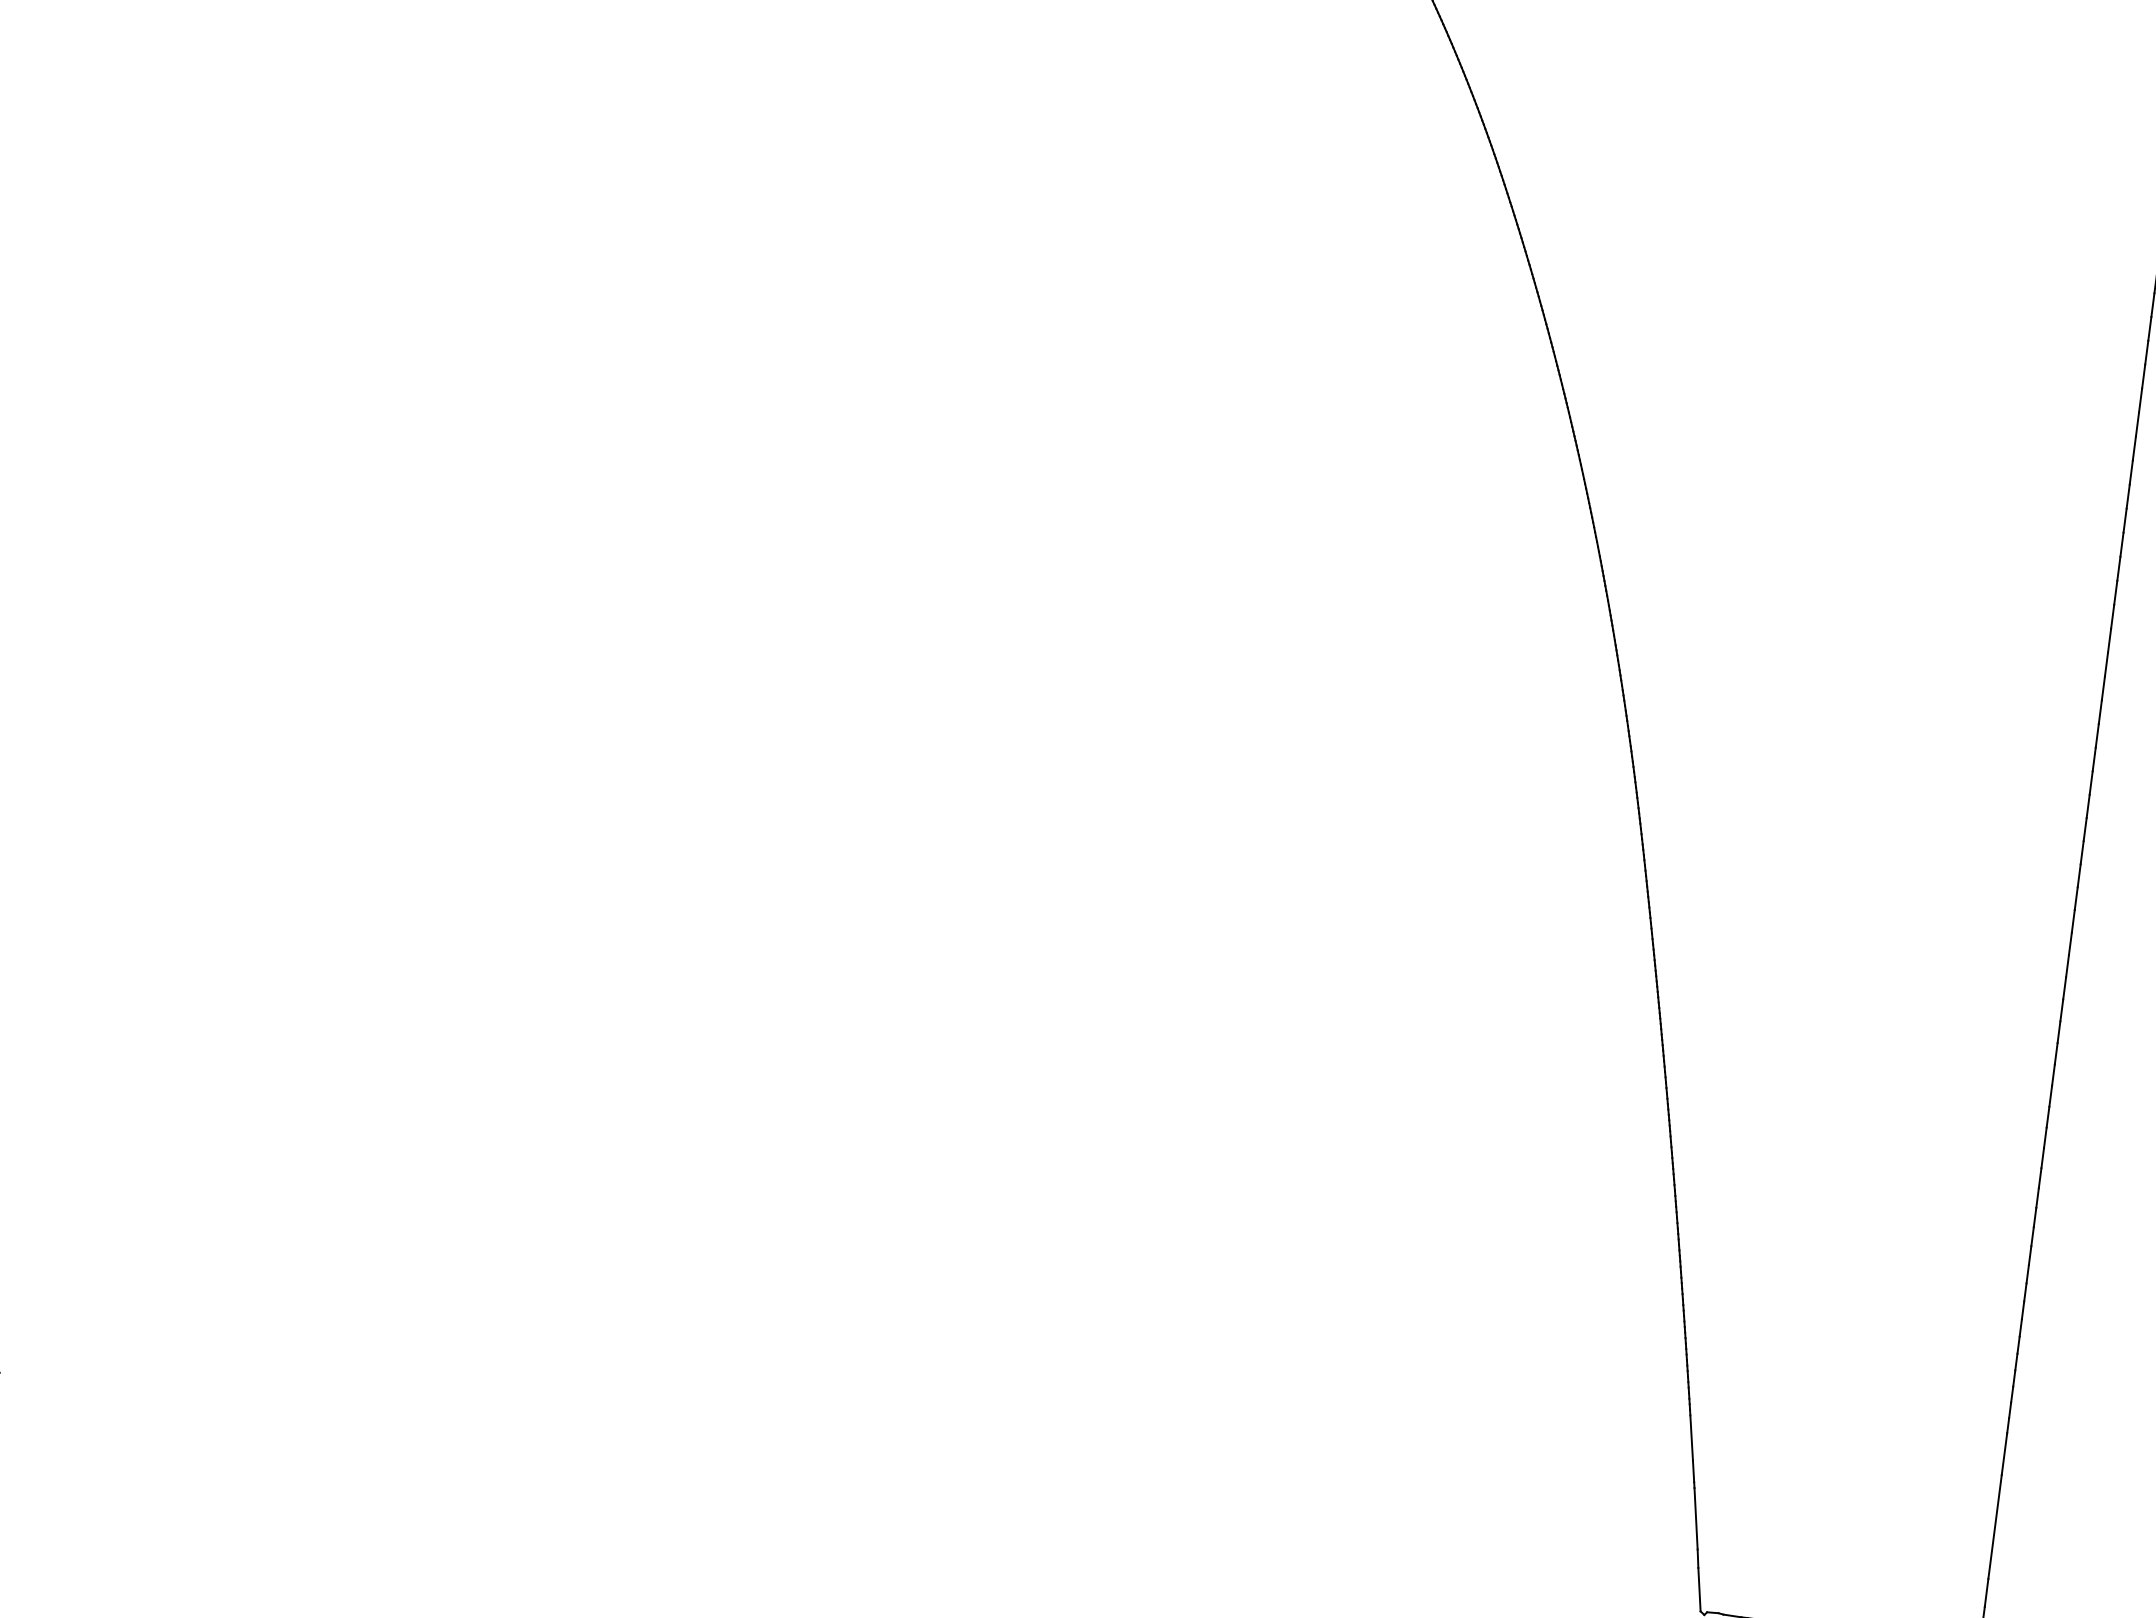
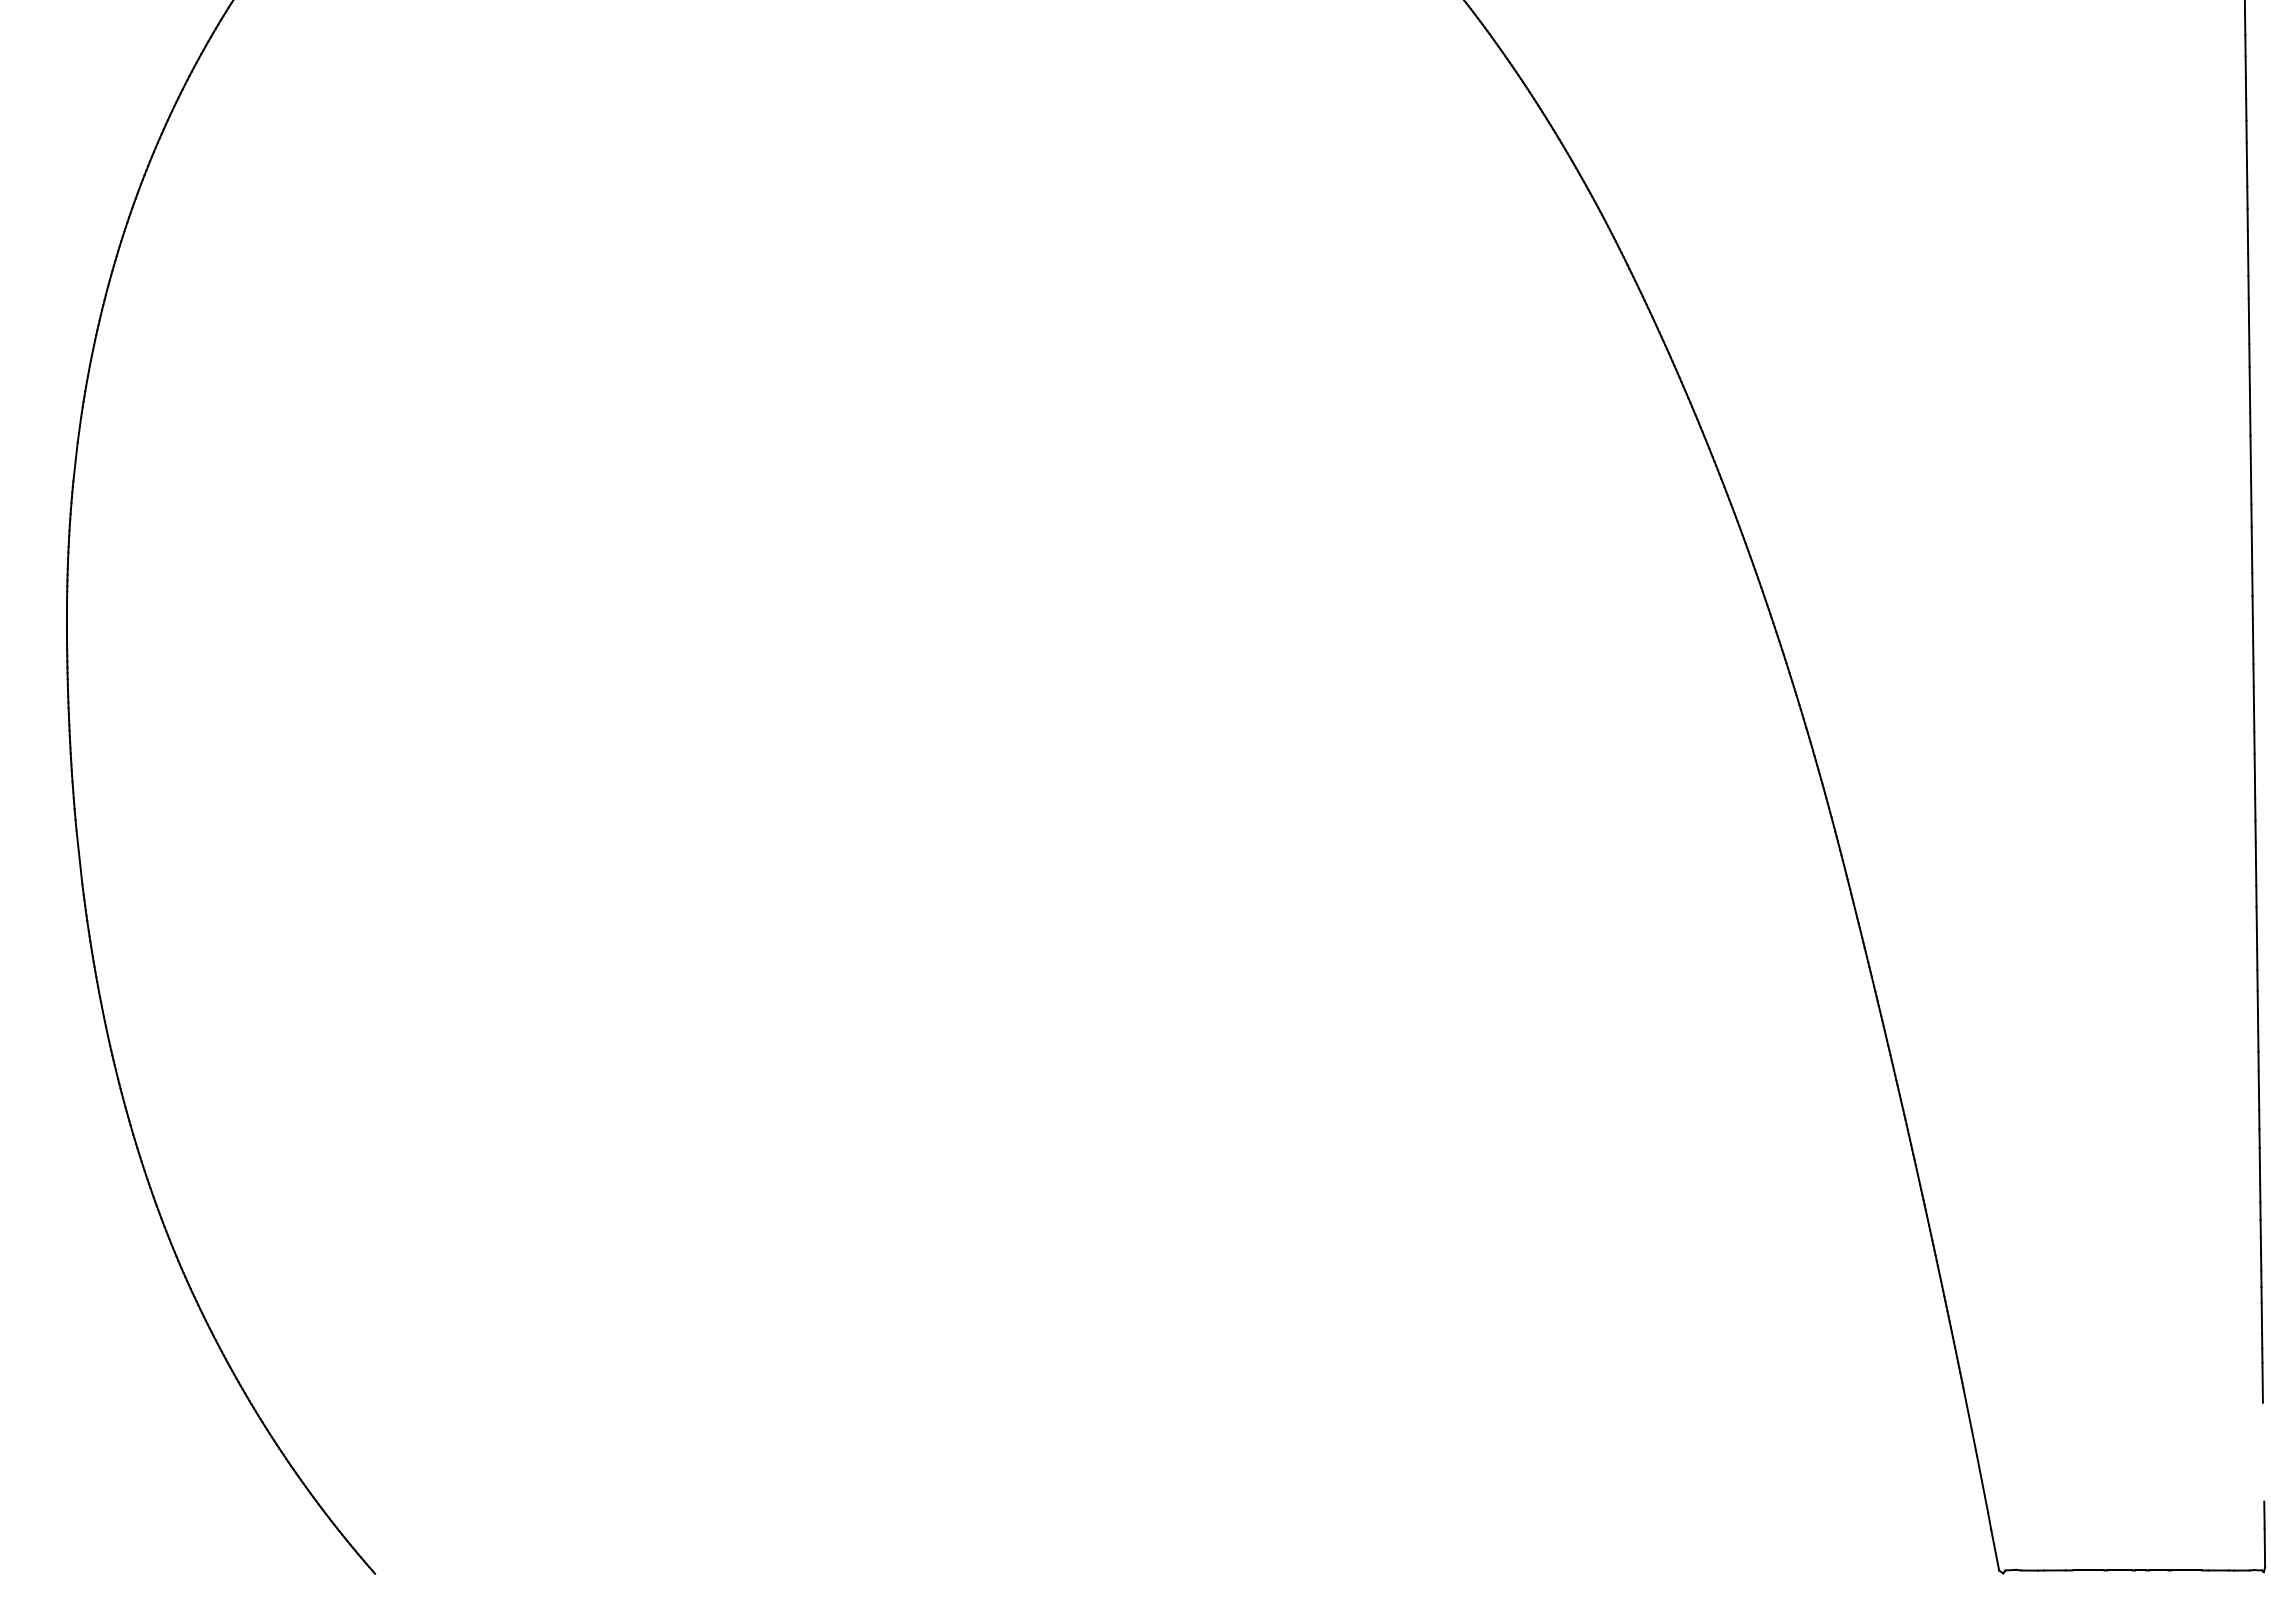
line: (1995, 1526) -> (2263, 1451), removed

